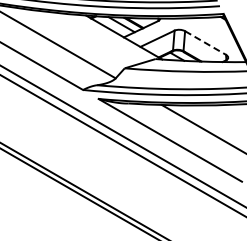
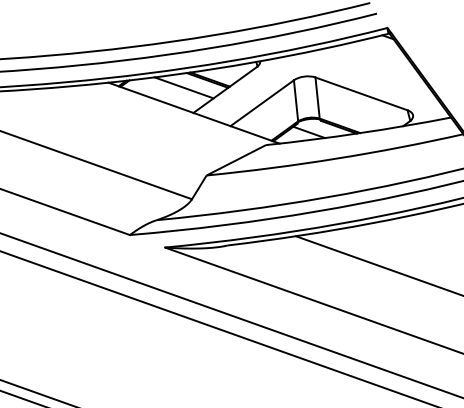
line: (205, 43) -> (361, 94), dashed -> solid

